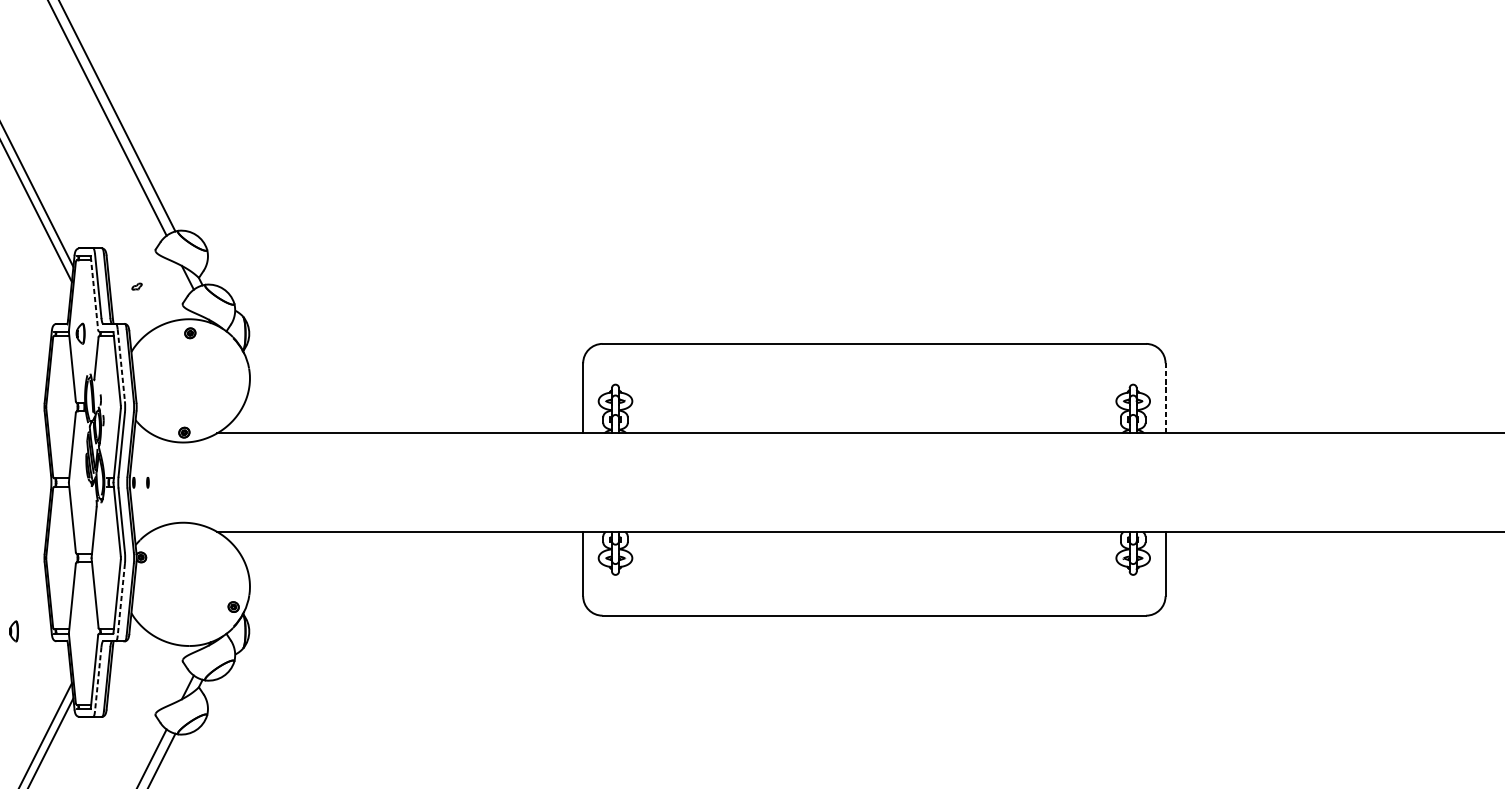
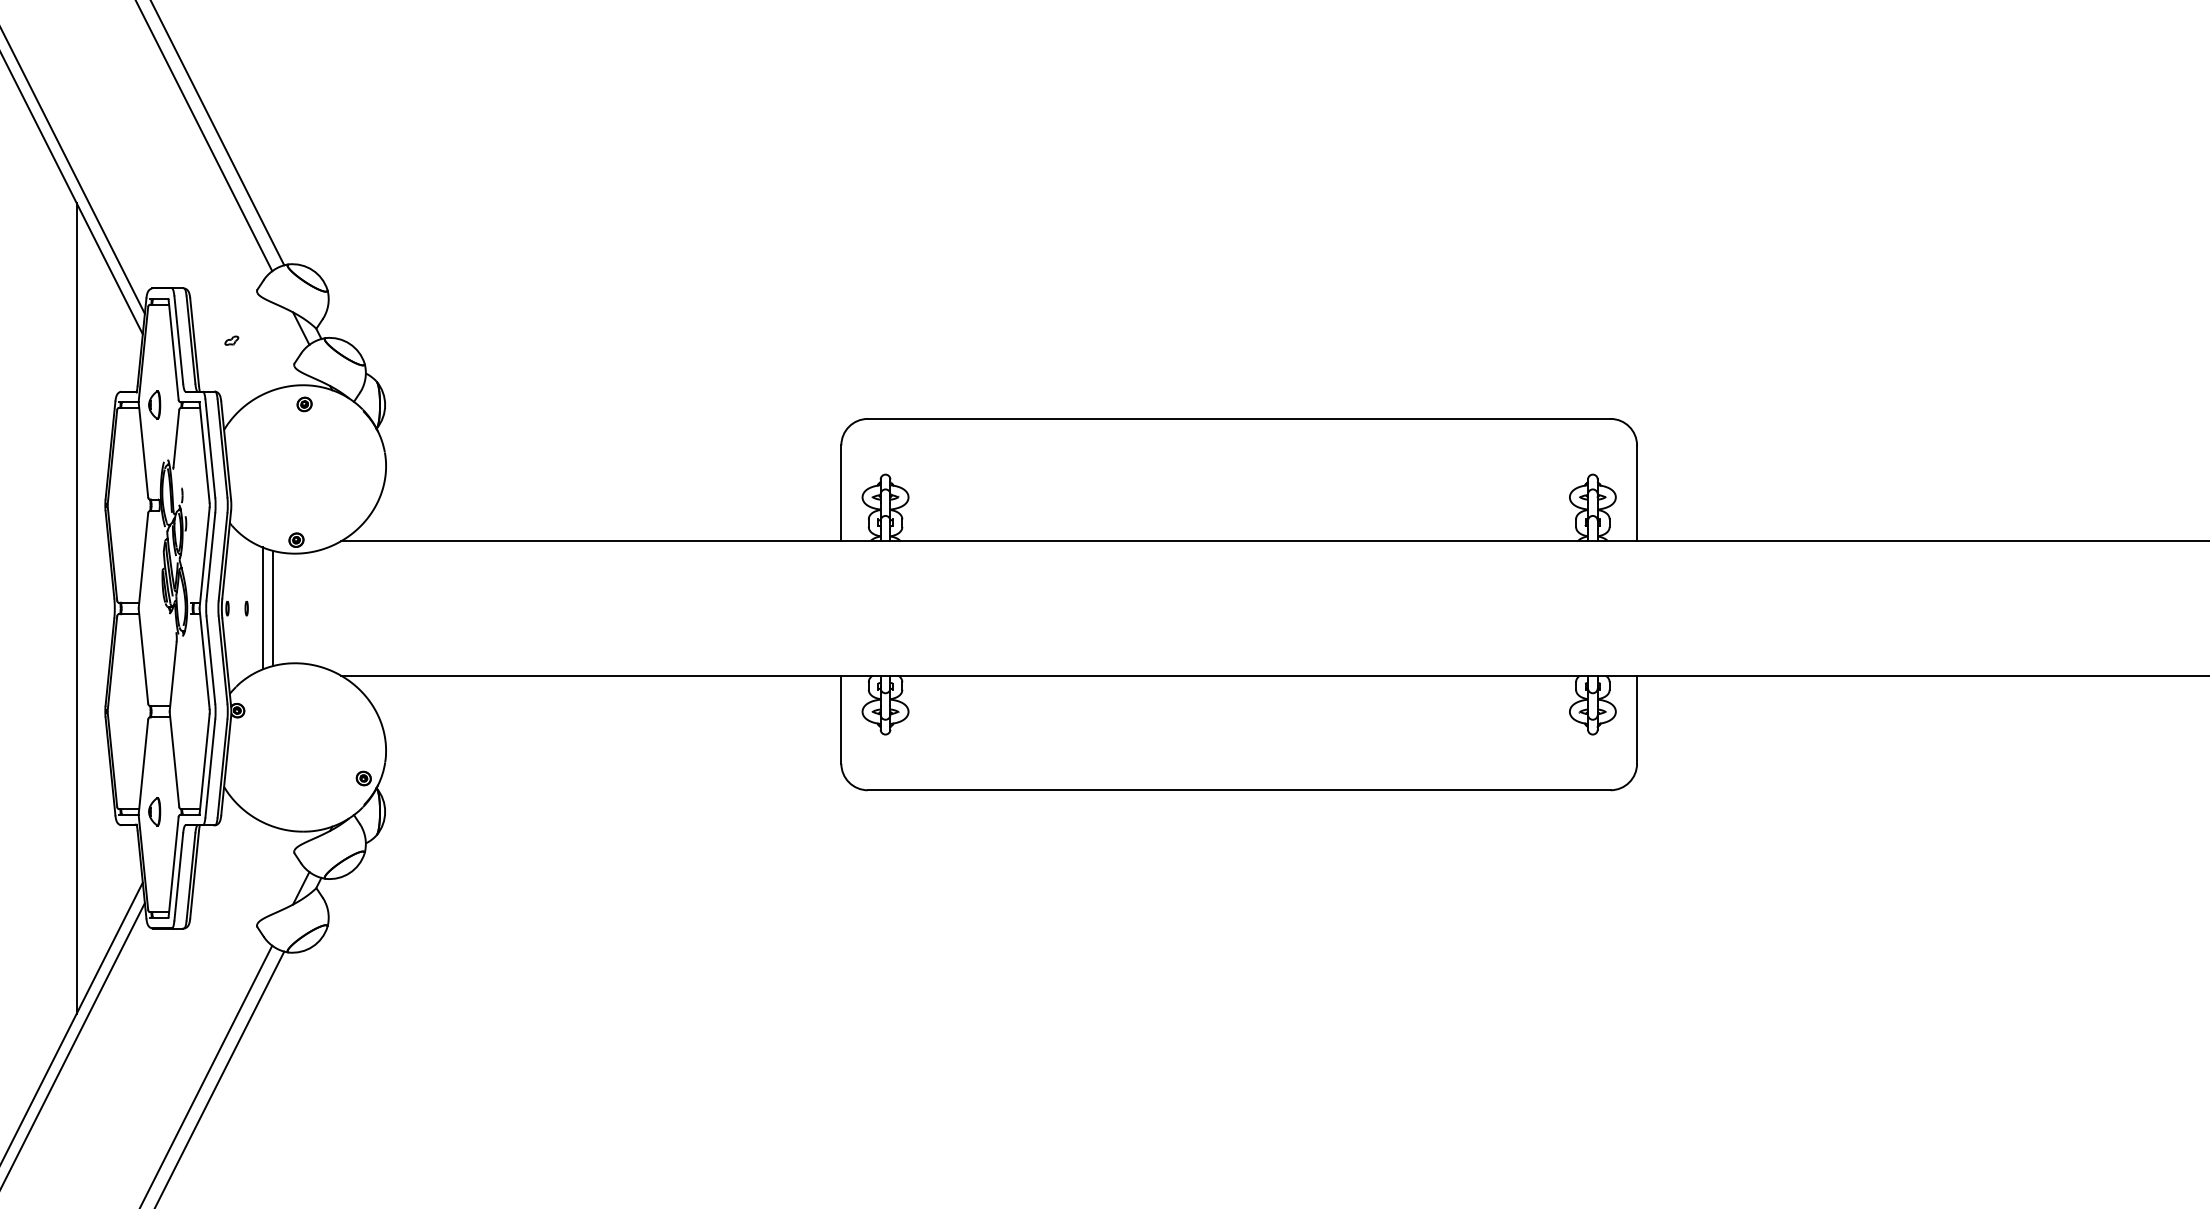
line: (94, 293) -> (173, 350), dashed -> solid
line: (121, 365) -> (210, 448), dashed -> solid
line: (1165, 398) -> (1637, 493), dashed -> solid
line: (23, 482) -> (76, 608), added
line: (159, 482) -> (262, 608), added
line: (167, 482) -> (273, 608), added
line: (121, 599) -> (210, 768), dashed -> solid
part: (13, 631) -> (154, 811), moved
line: (98, 678) -> (178, 876), dashed -> solid

